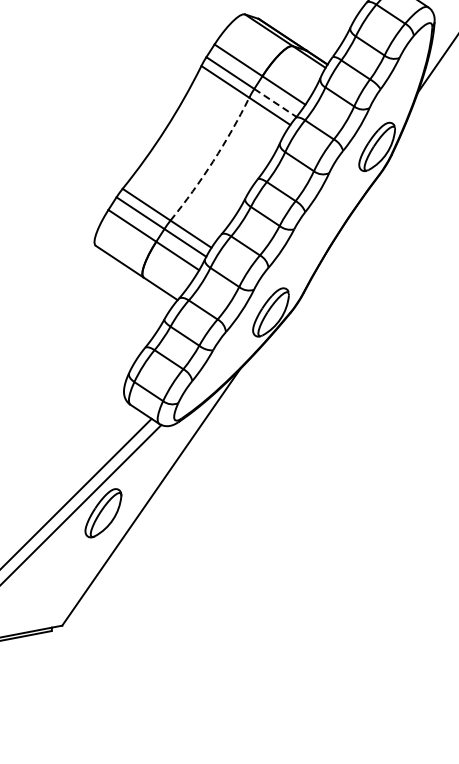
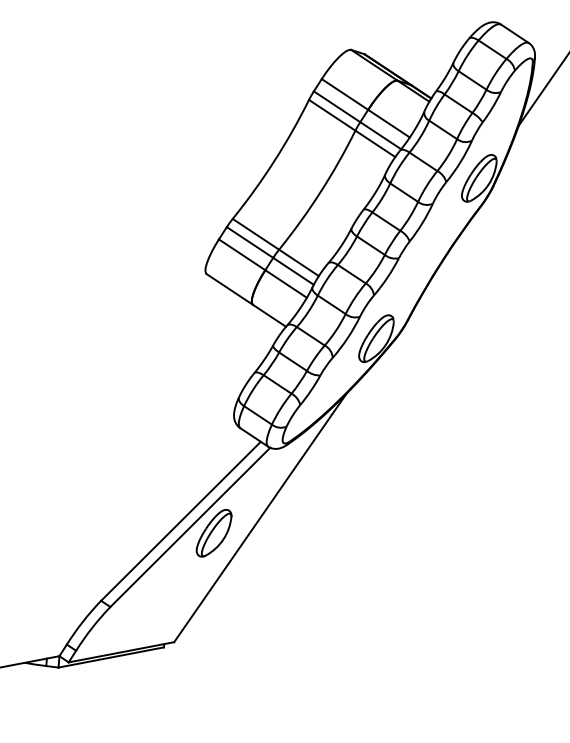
line: (275, 102) -> (380, 135), dashed -> solid
arc: (213, 161) -> (320, 192), dashed -> solid

